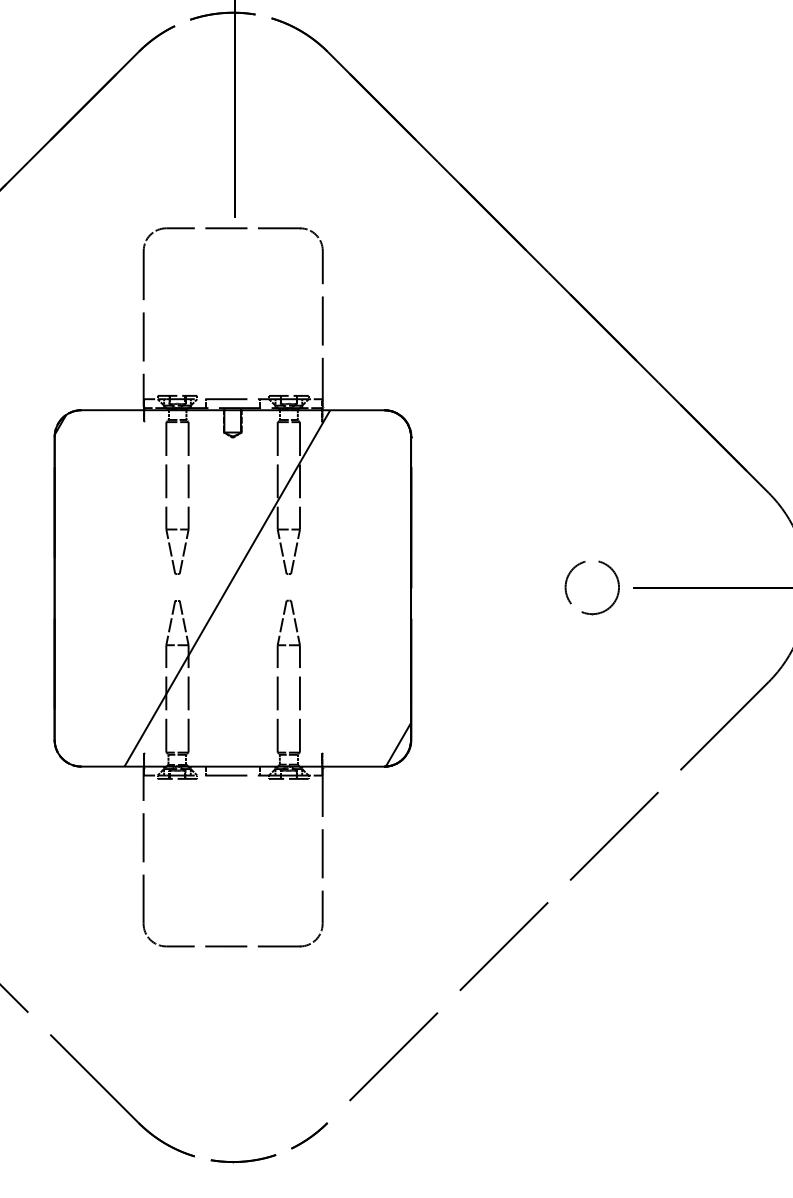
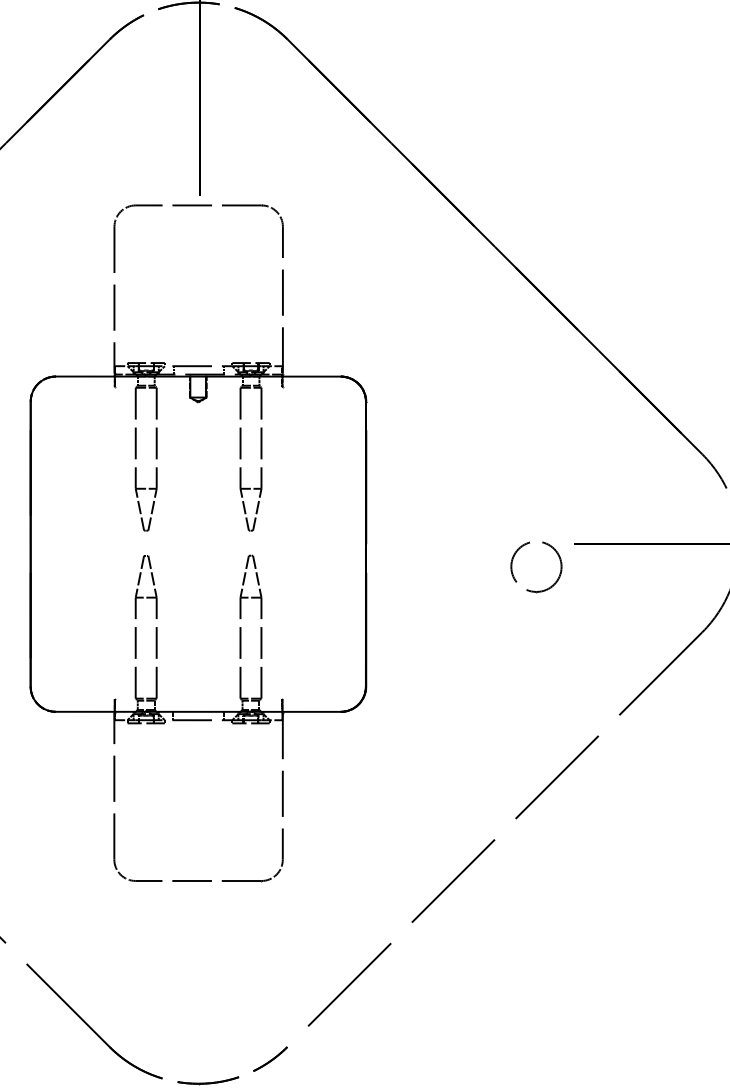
part: (568, 578) -> (514, 558), moved
hatch: (232, 588) -> (197, 544), removed

